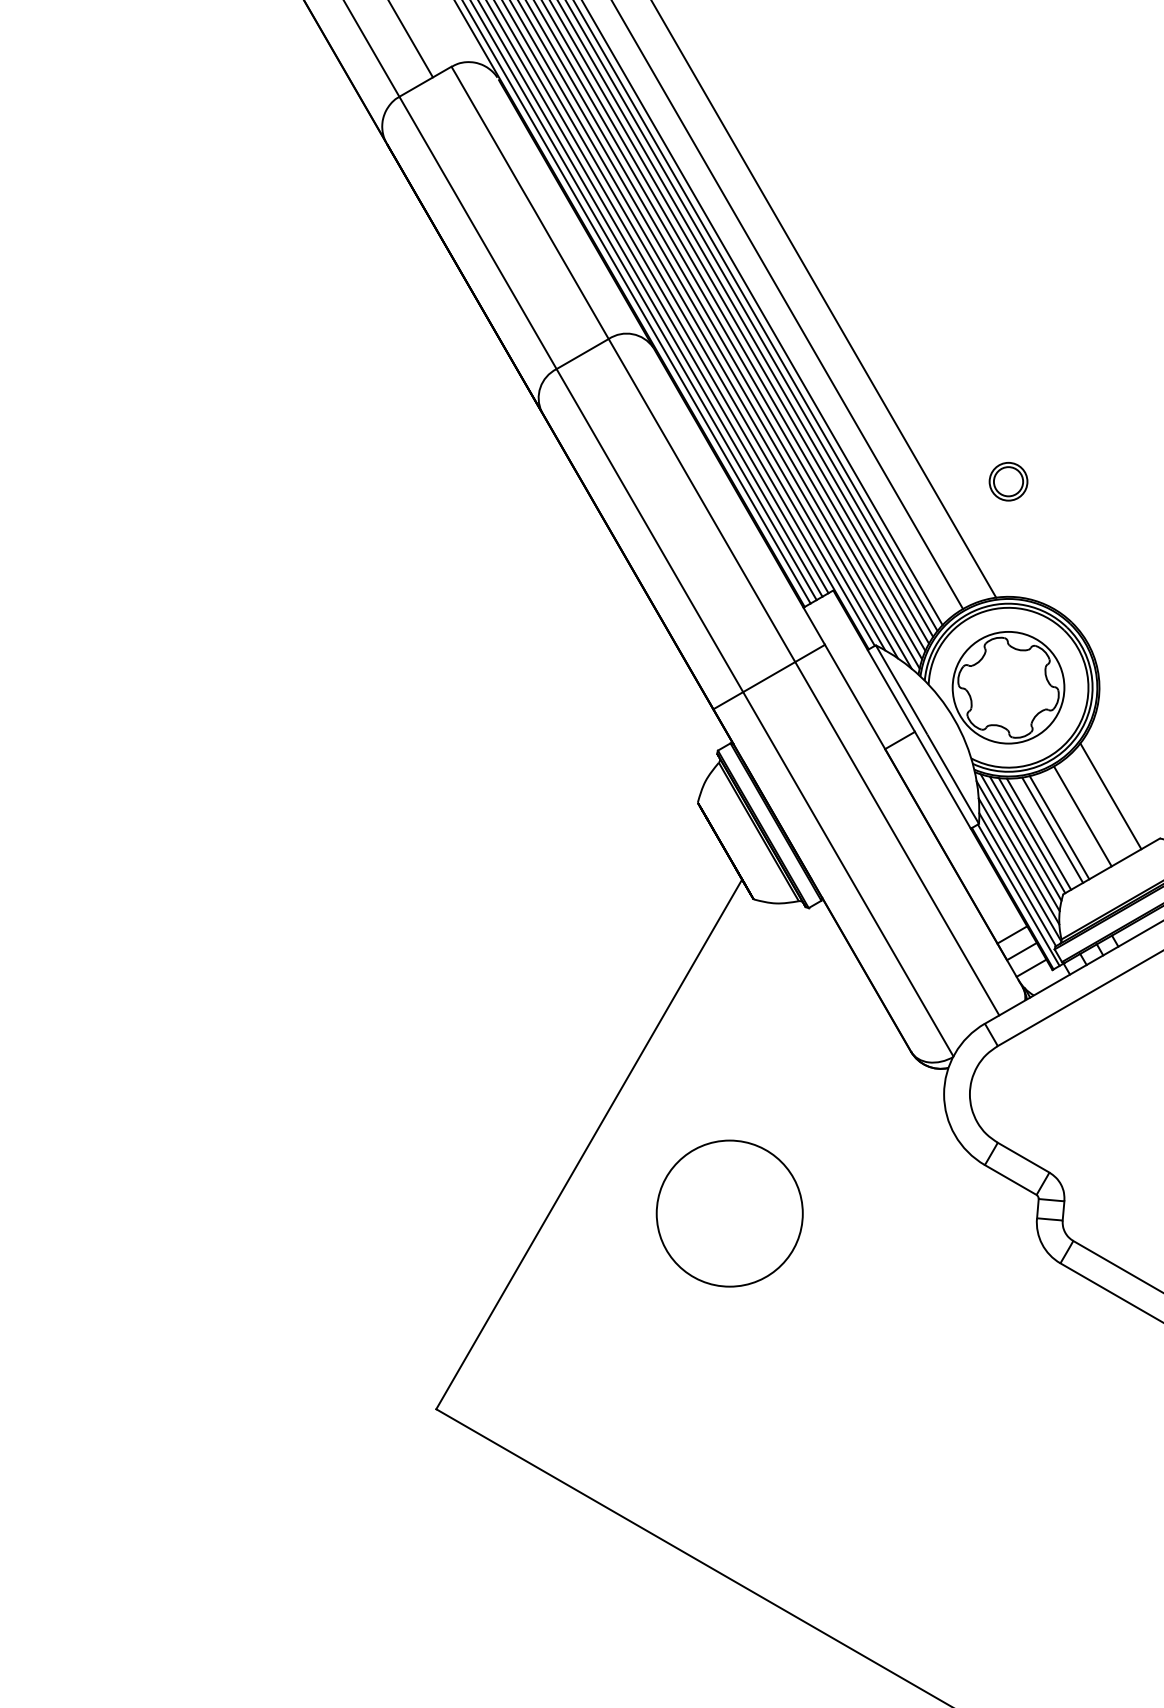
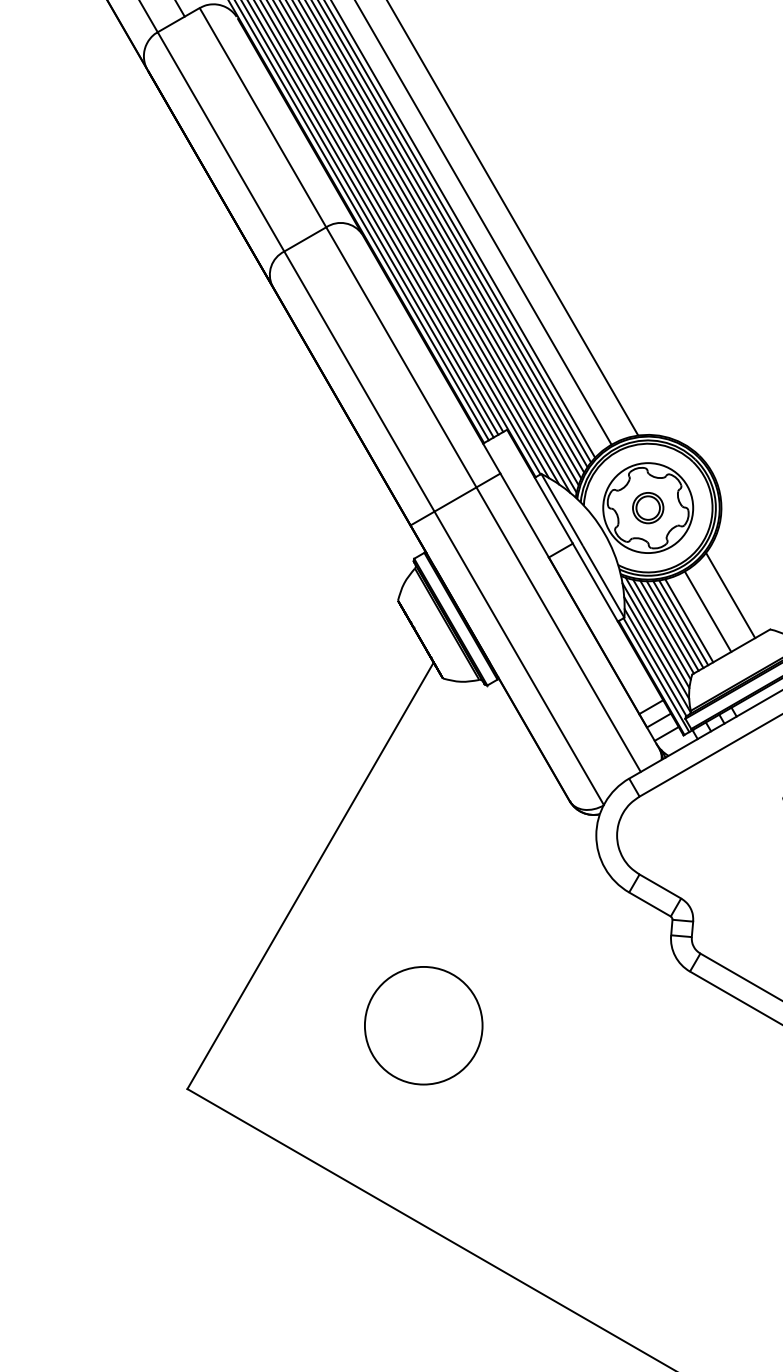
part: (1008, 481) -> (648, 507), moved
line: (1045, 832) -> (677, 624), added
circle: (729, 1213) -> (423, 1025), moved

